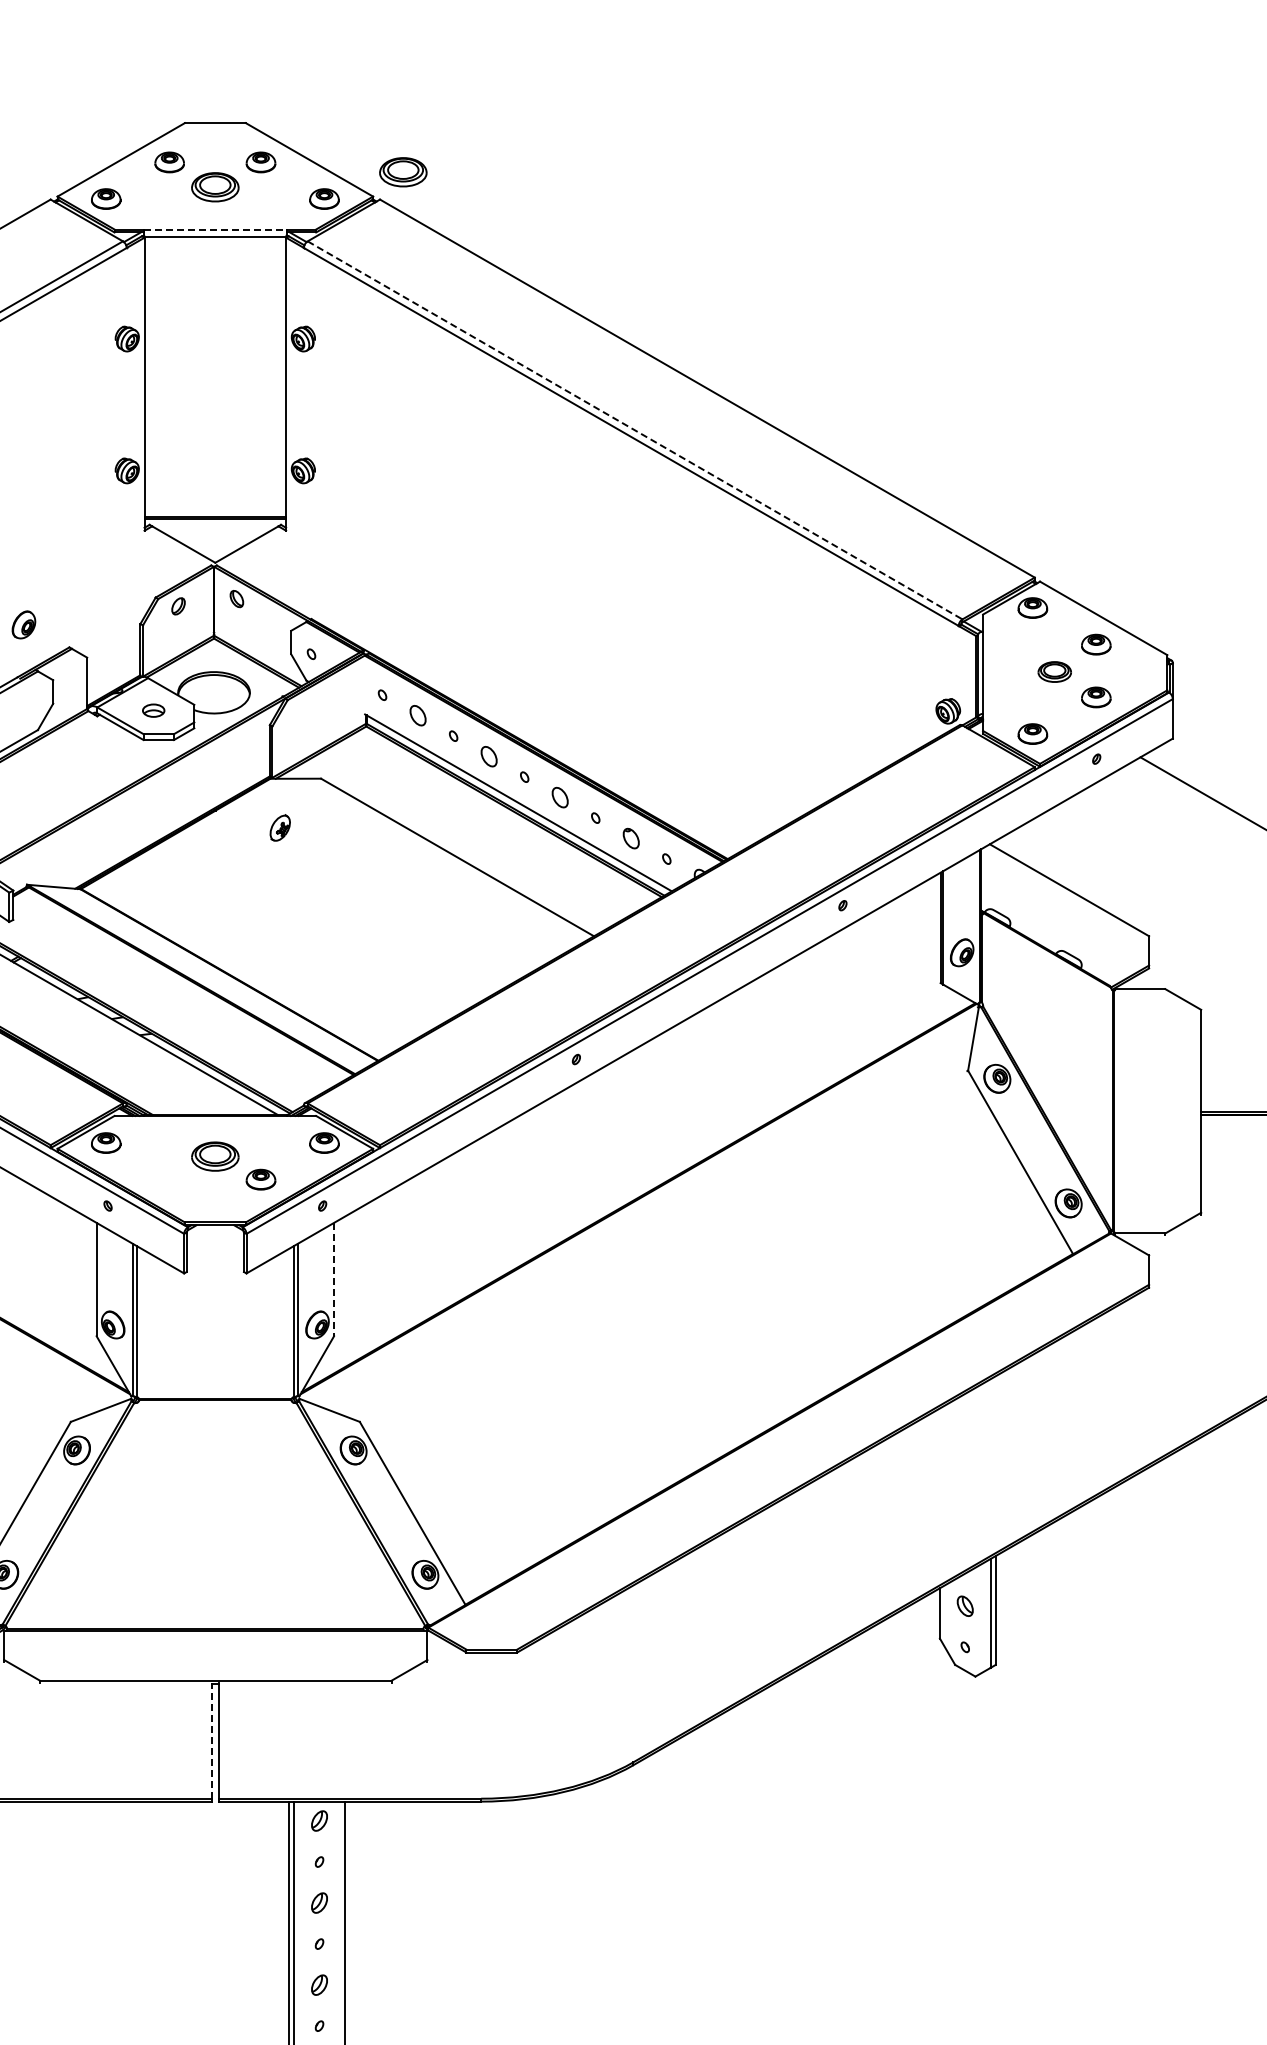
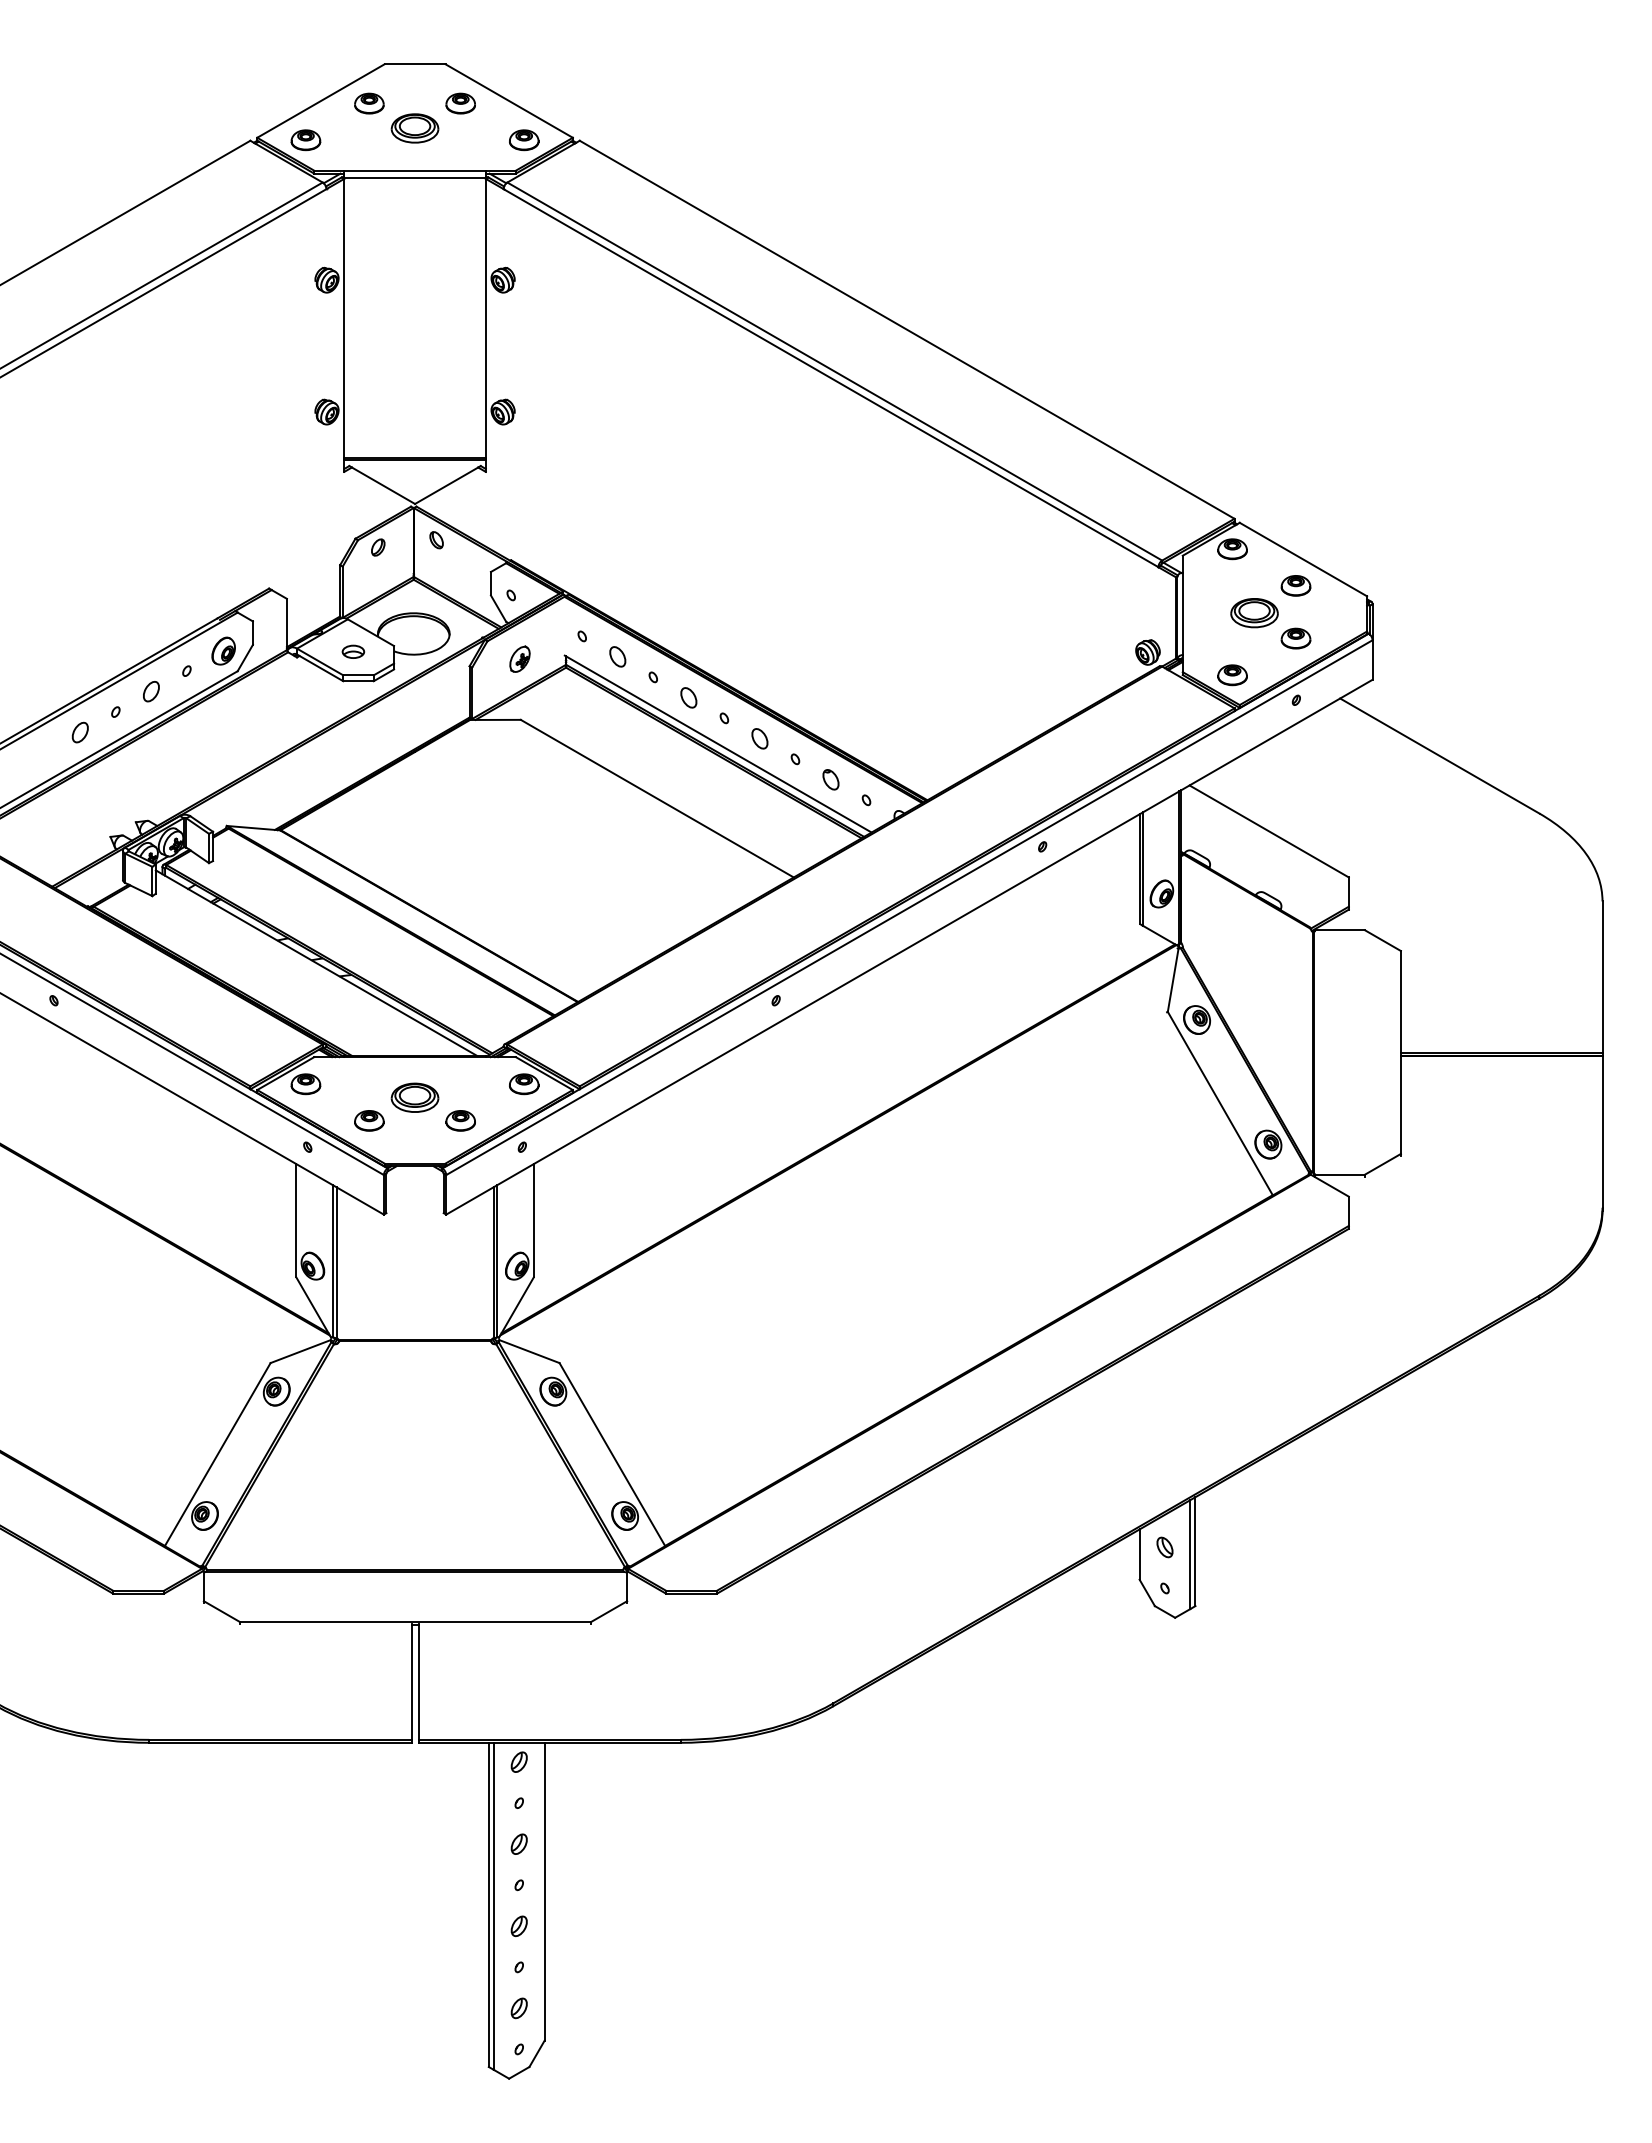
part: (402, 172) -> (602, 113), removed
line: (215, 229) -> (415, 170), dashed -> solid
line: (635, 430) -> (835, 371), dashed -> solid
part: (23, 624) -> (223, 650), moved
part: (1054, 672) -> (1254, 613), size x1.43
part: (279, 827) -> (519, 658), moved
part: (169, 1179) -> (369, 1120), added
line: (333, 1279) -> (533, 1220), dashed -> solid
line: (211, 1740) -> (411, 1681), dashed -> solid

